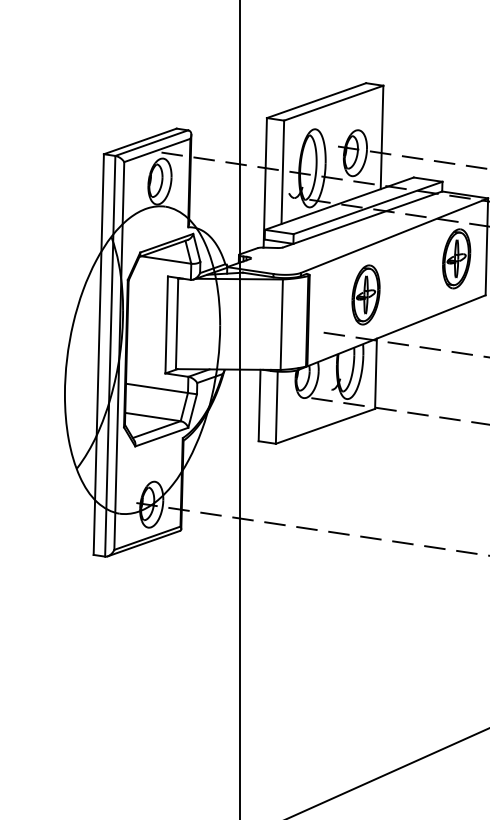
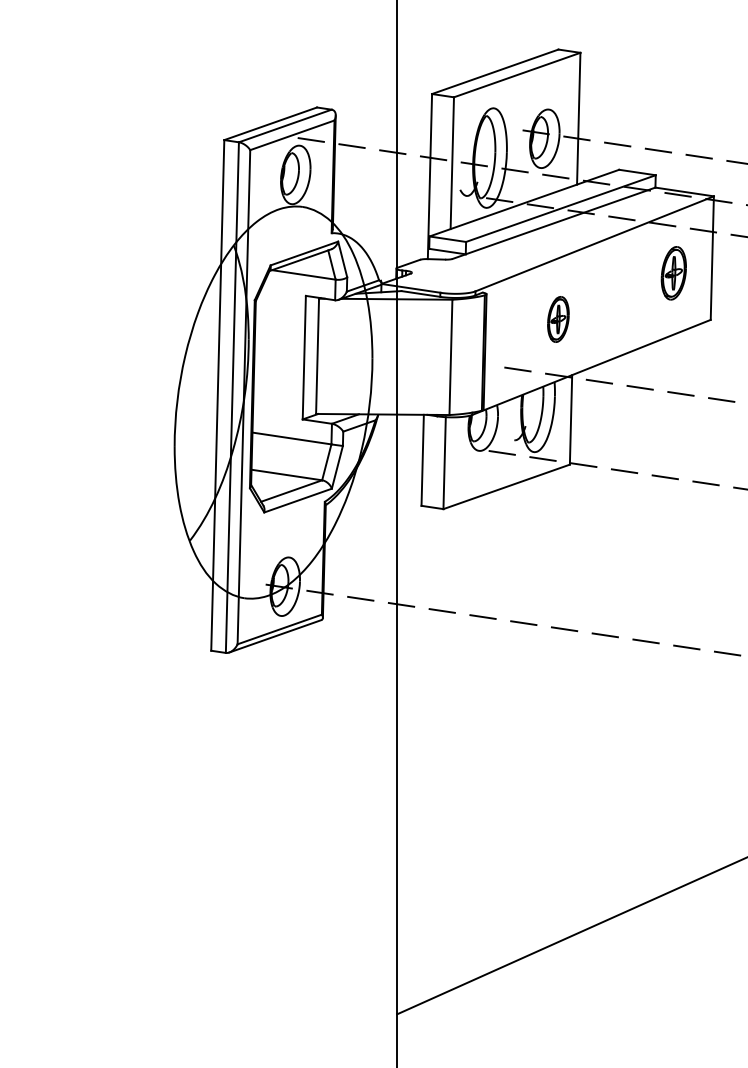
part: (456, 258) -> (673, 272), size x0.7
part: (366, 295) -> (558, 319), size x0.6

